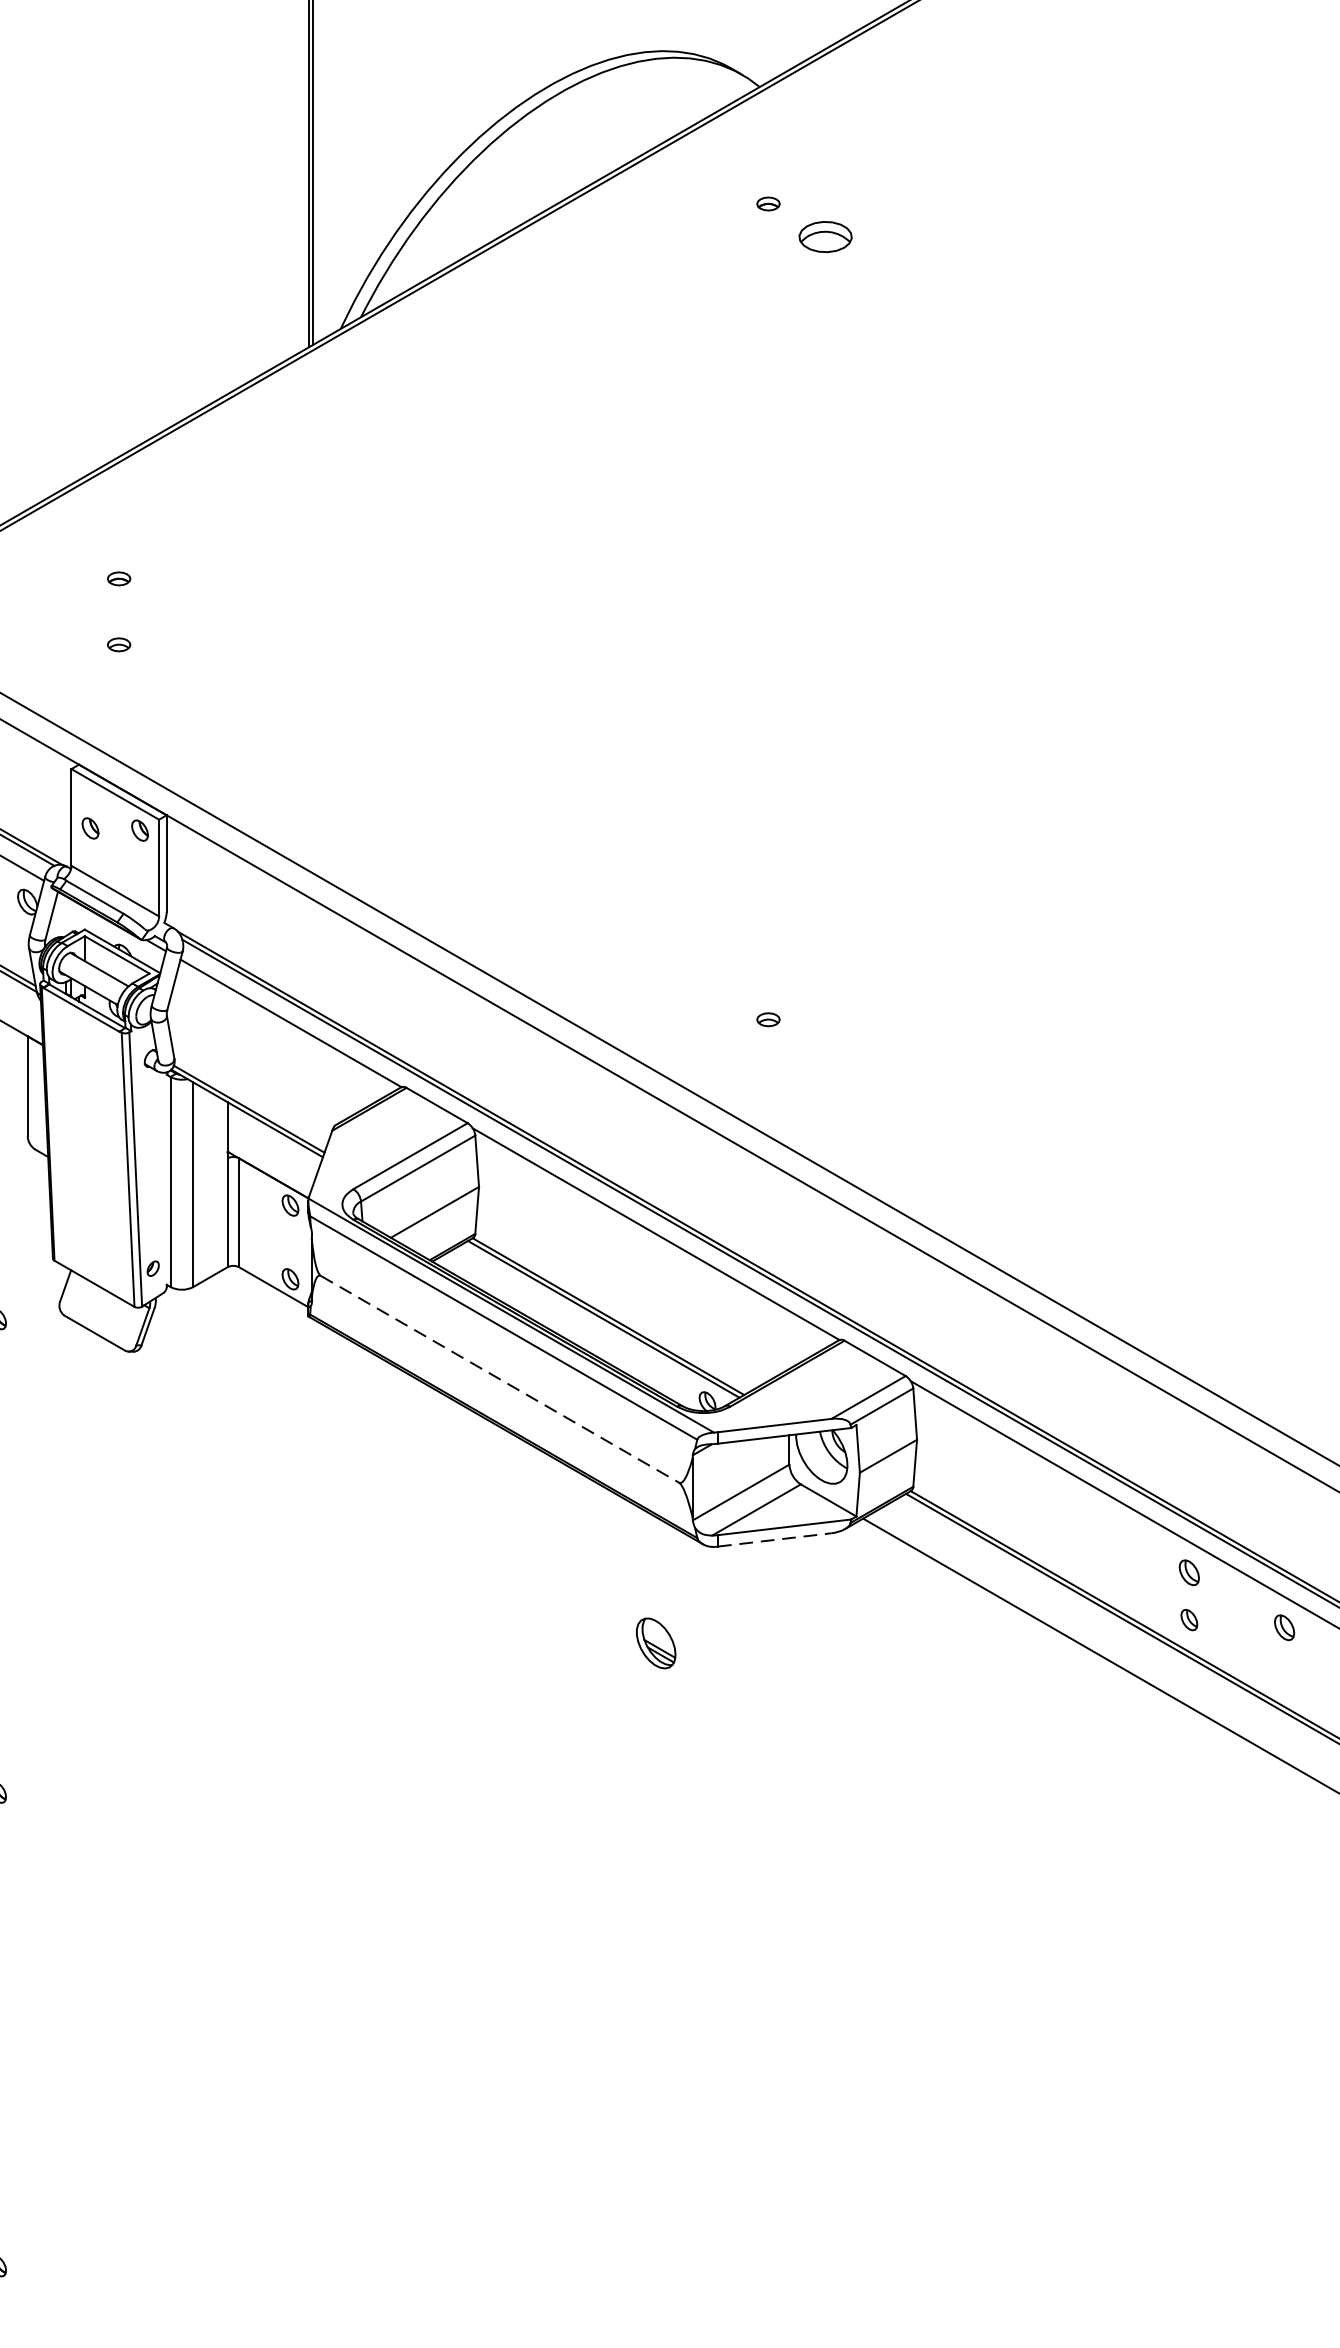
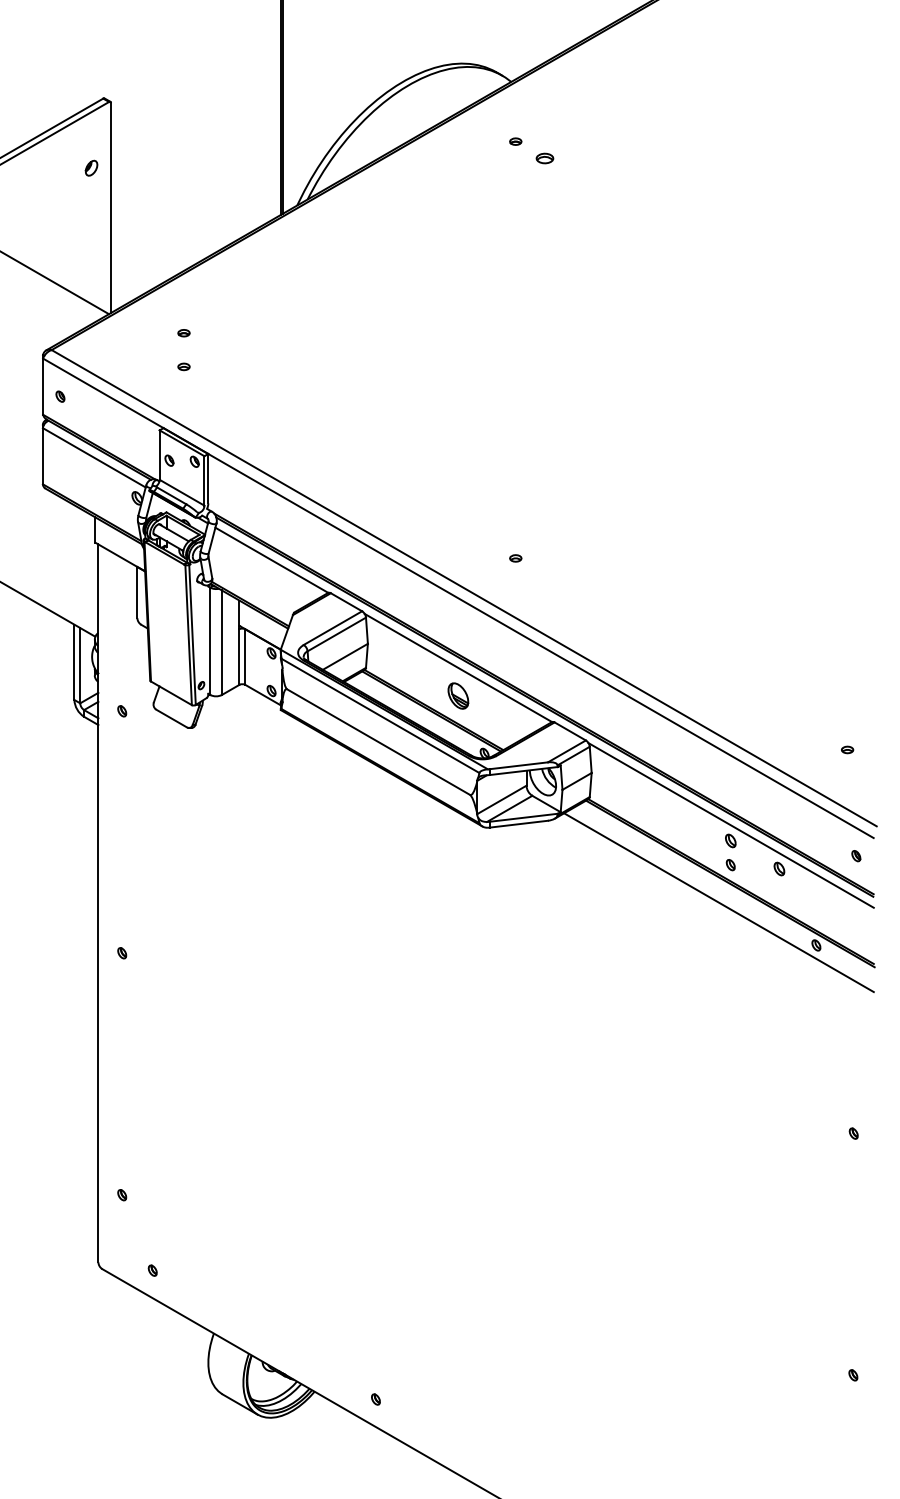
part: (824, 236) -> (544, 158), size x0.62
line: (499, 1380) -> (378, 742), dashed -> solid
line: (775, 1540) -> (519, 824), dashed -> solid
part: (656, 1642) -> (458, 695), moved

